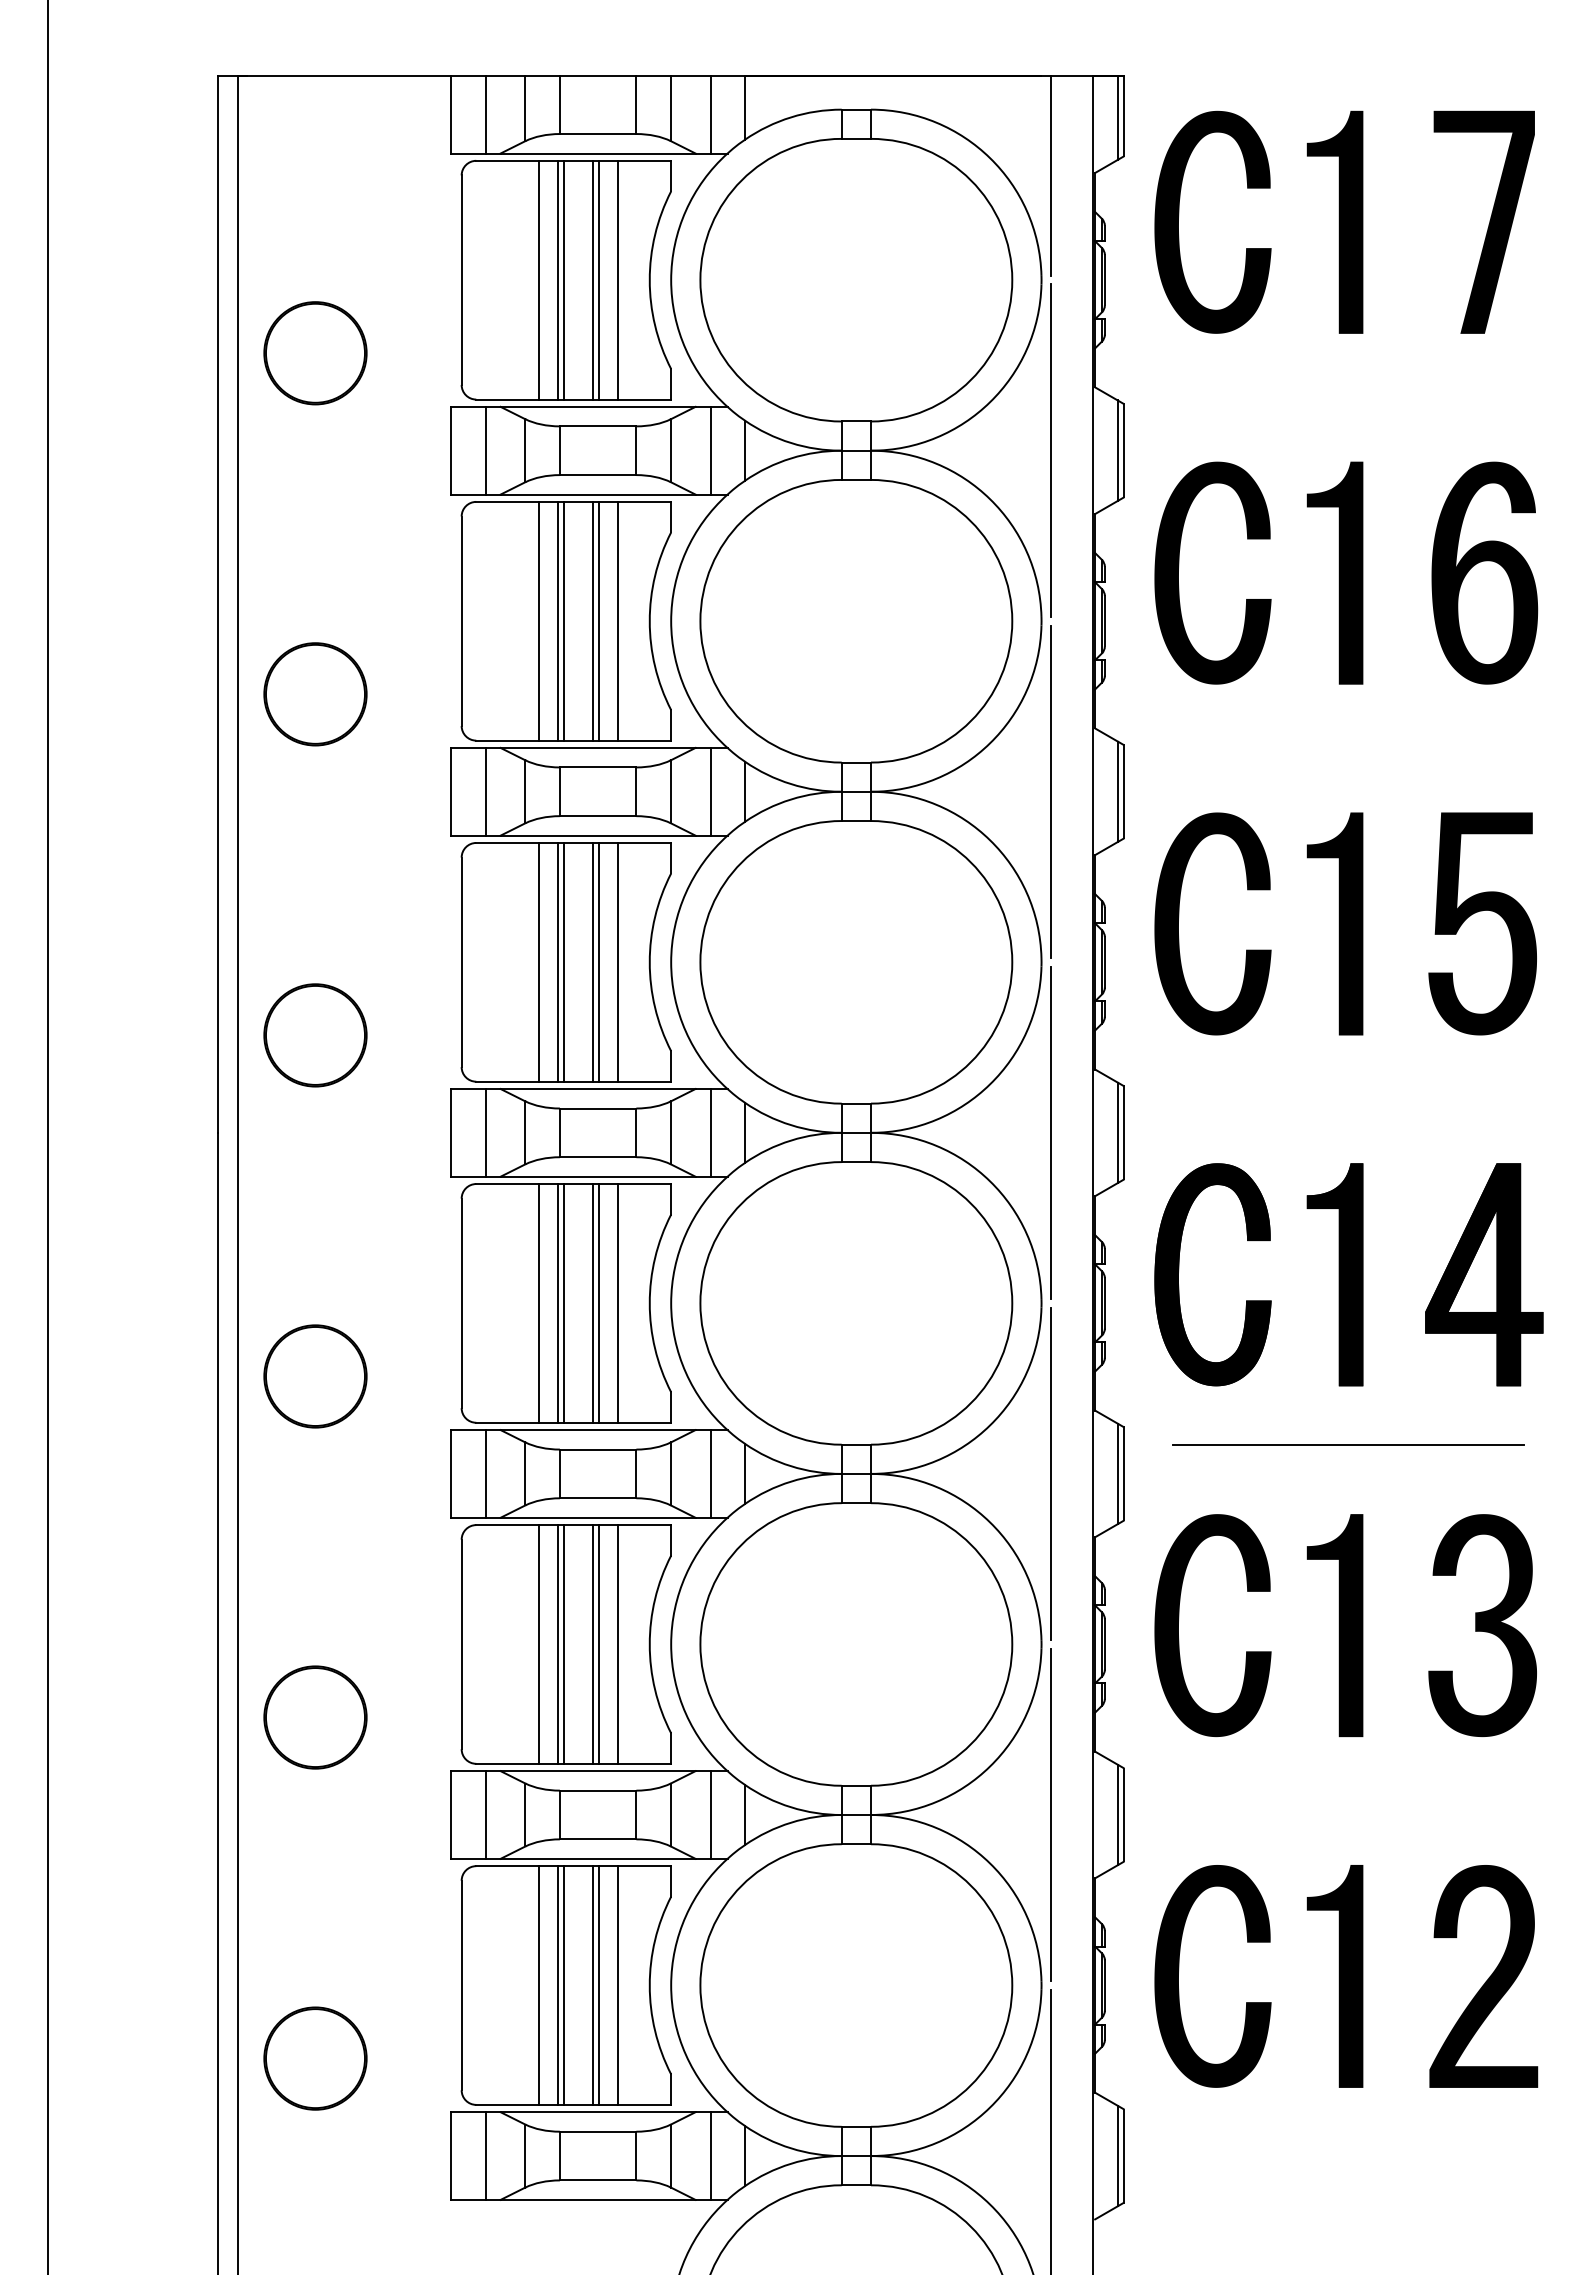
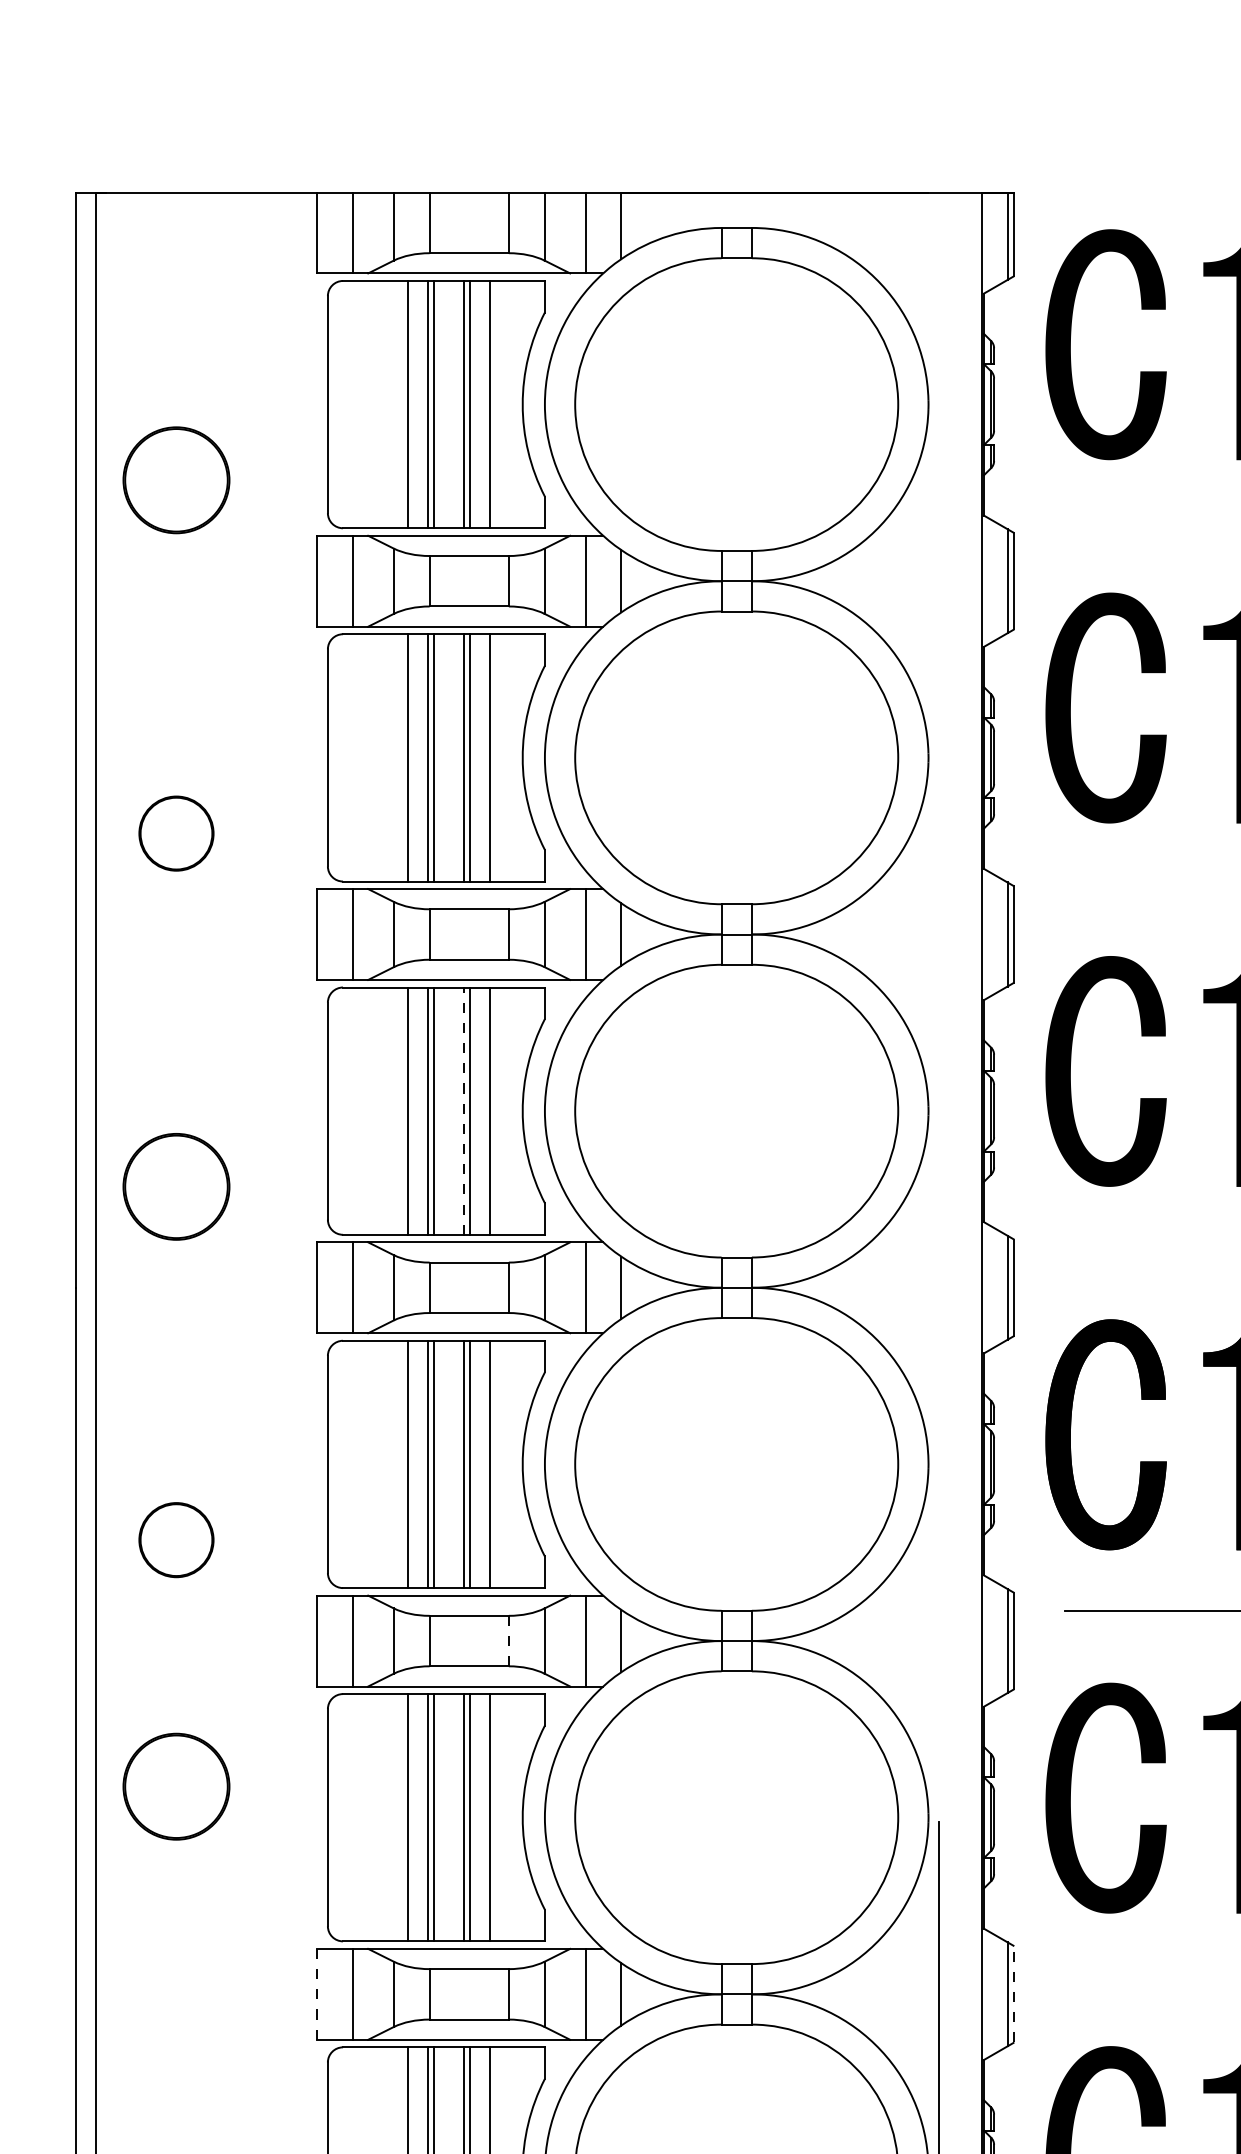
line: (1051, 175) -> (938, 296), removed
line: (1051, 450) -> (938, 581), removed
part: (315, 694) -> (176, 833), size x0.7
line: (1051, 791) -> (938, 934), removed
line: (593, 961) -> (464, 1110), solid -> dashed
line: (1051, 1132) -> (938, 1287), removed
circle: (315, 1376) -> (176, 1540), size x0.7
line: (636, 1473) -> (508, 1640), solid -> dashed
line: (1051, 1473) -> (938, 1640), removed
circle: (315, 1717) -> (176, 1786), moved
line: (1124, 1814) -> (1014, 1993), solid -> dashed
line: (451, 1815) -> (317, 1994), solid -> dashed

